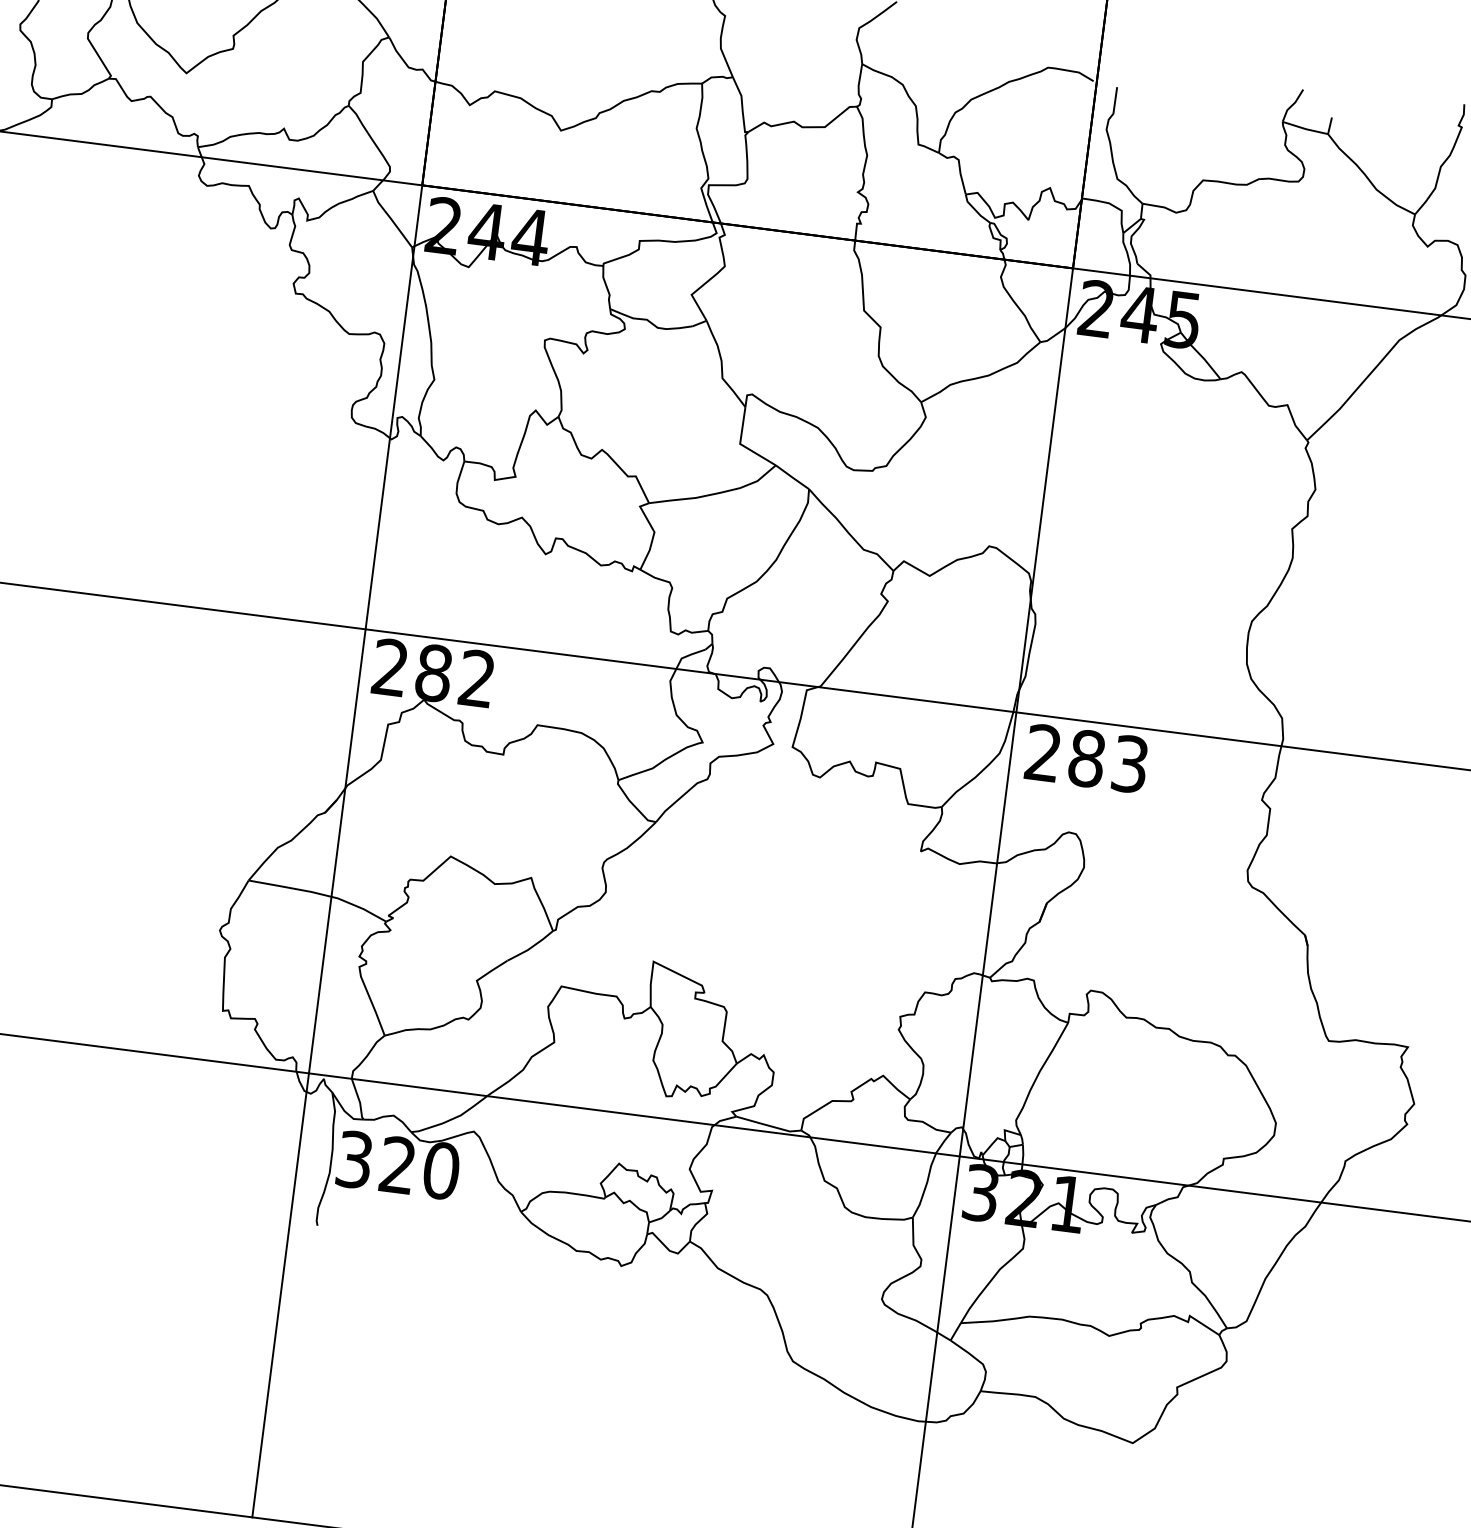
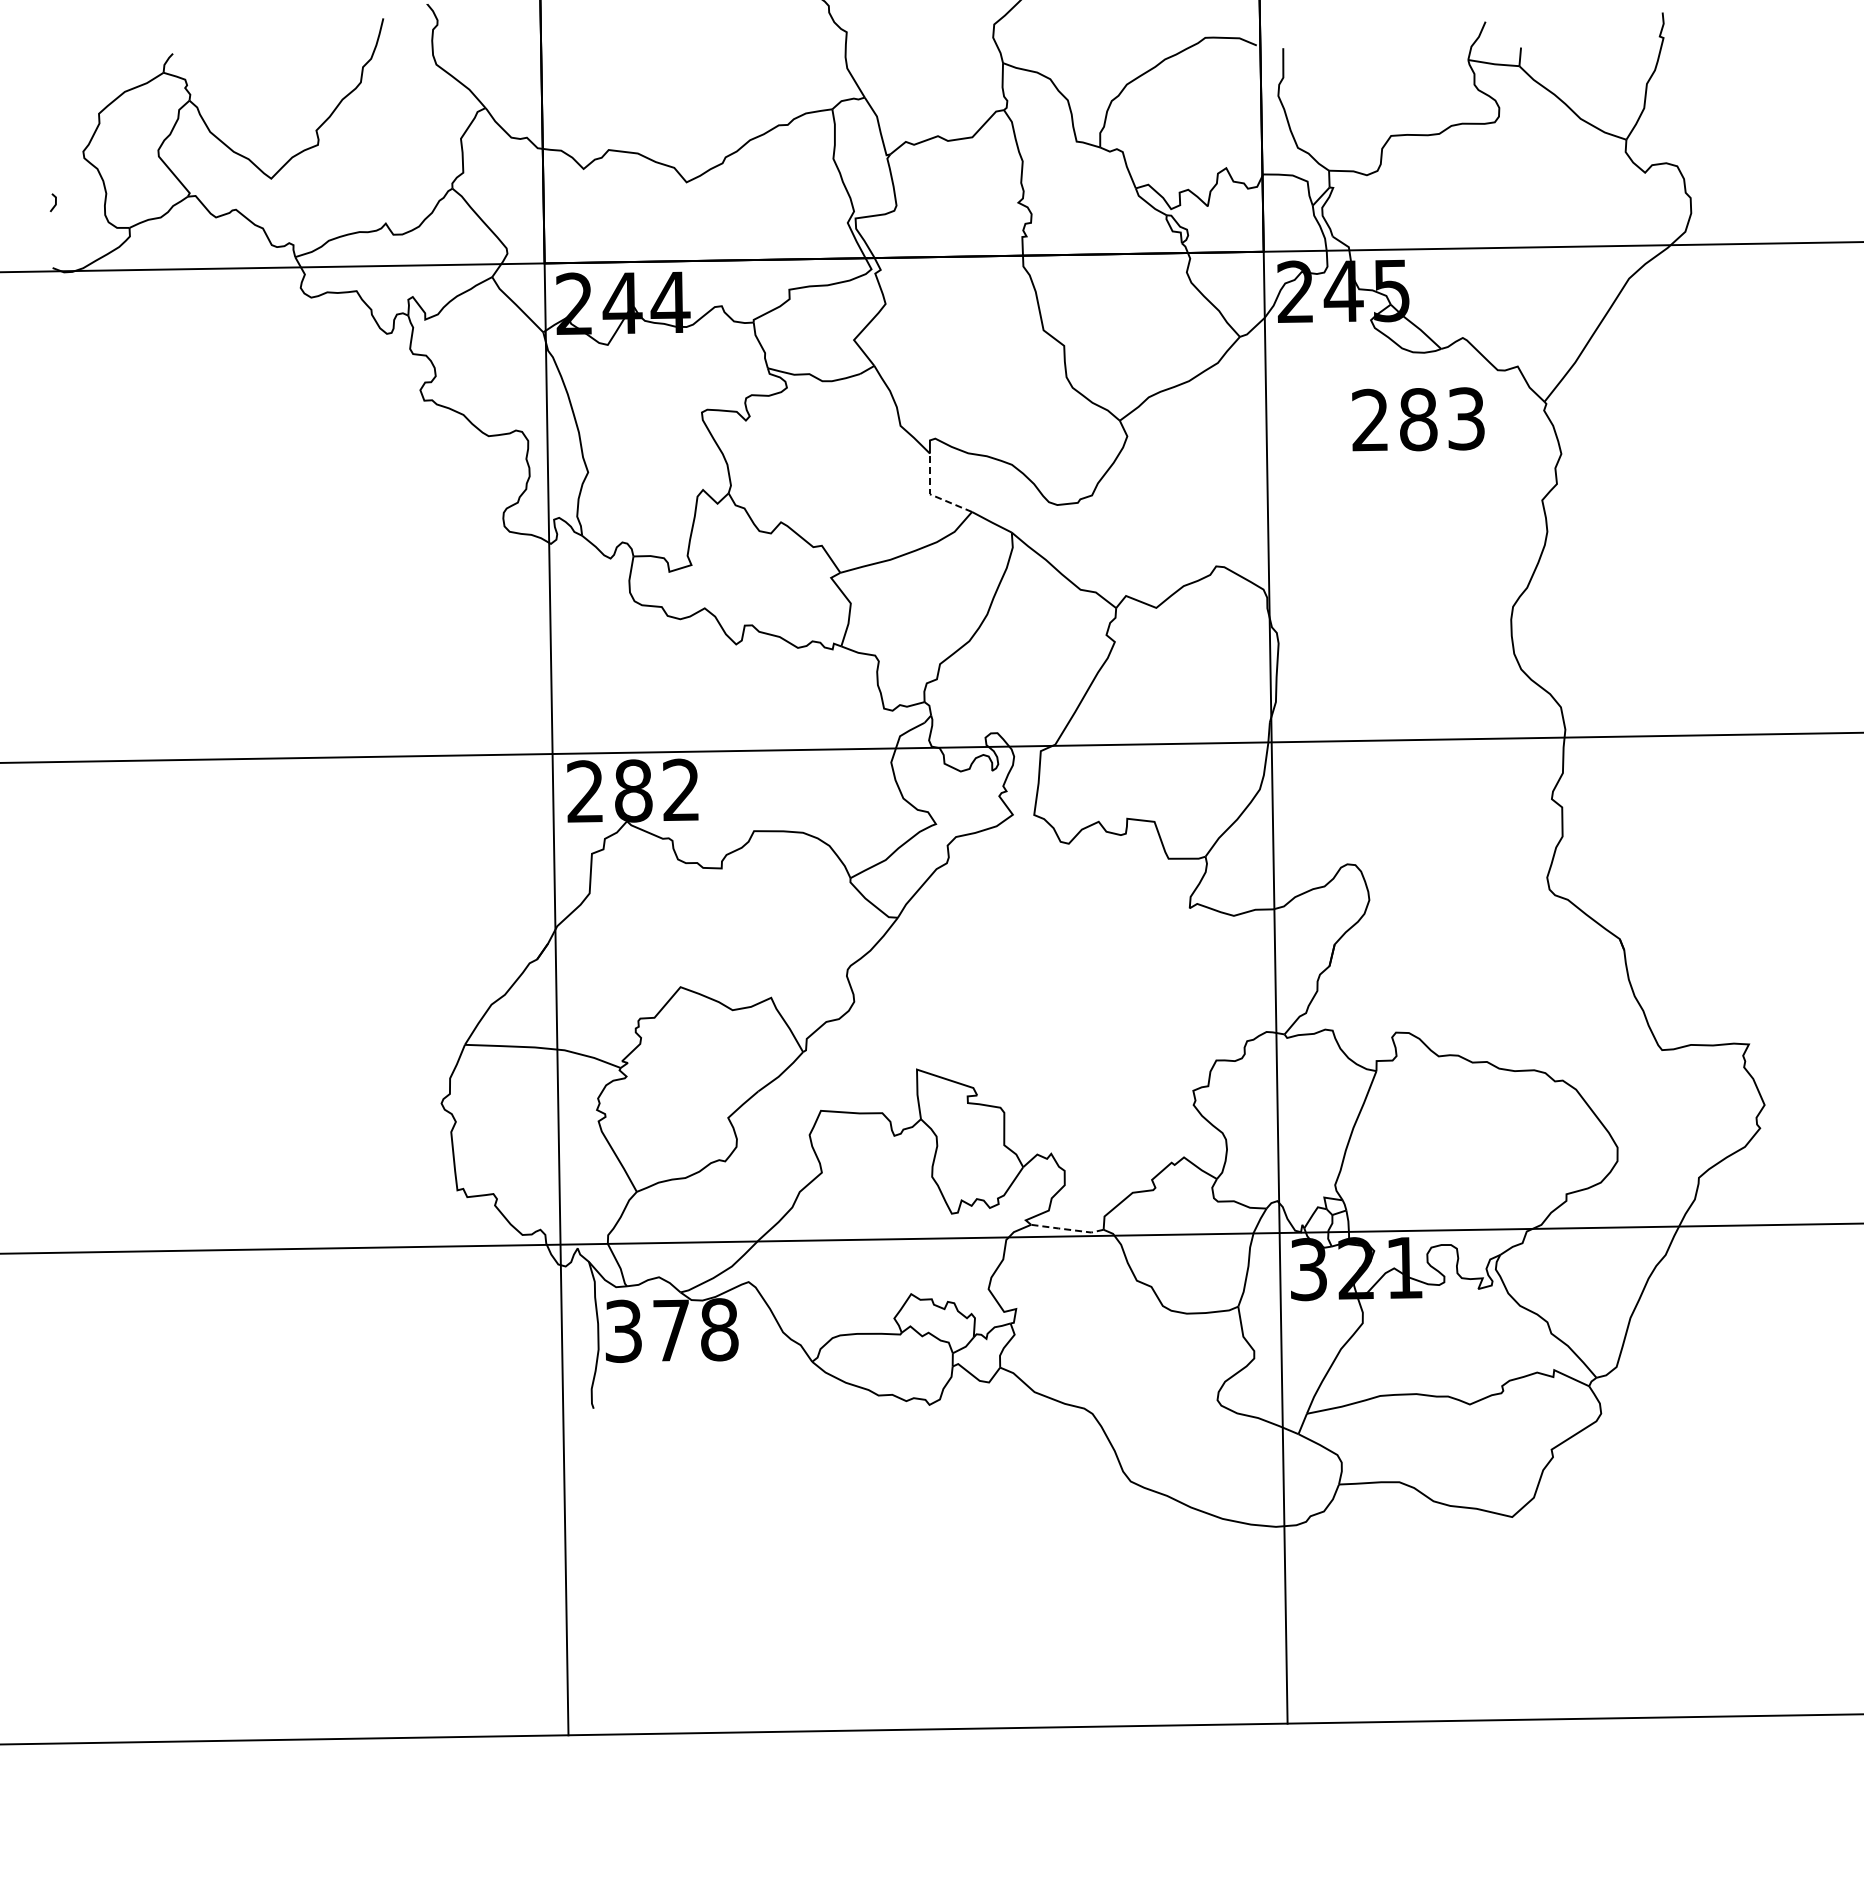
line: (741, 445) -> (931, 495), solid -> dashed
text: (1086, 758) -> (1418, 419), moved
line: (768, 1125) -> (1067, 1229), solid -> dashed
text: (419, 1167) -> (695, 1329), 320 -> 378

